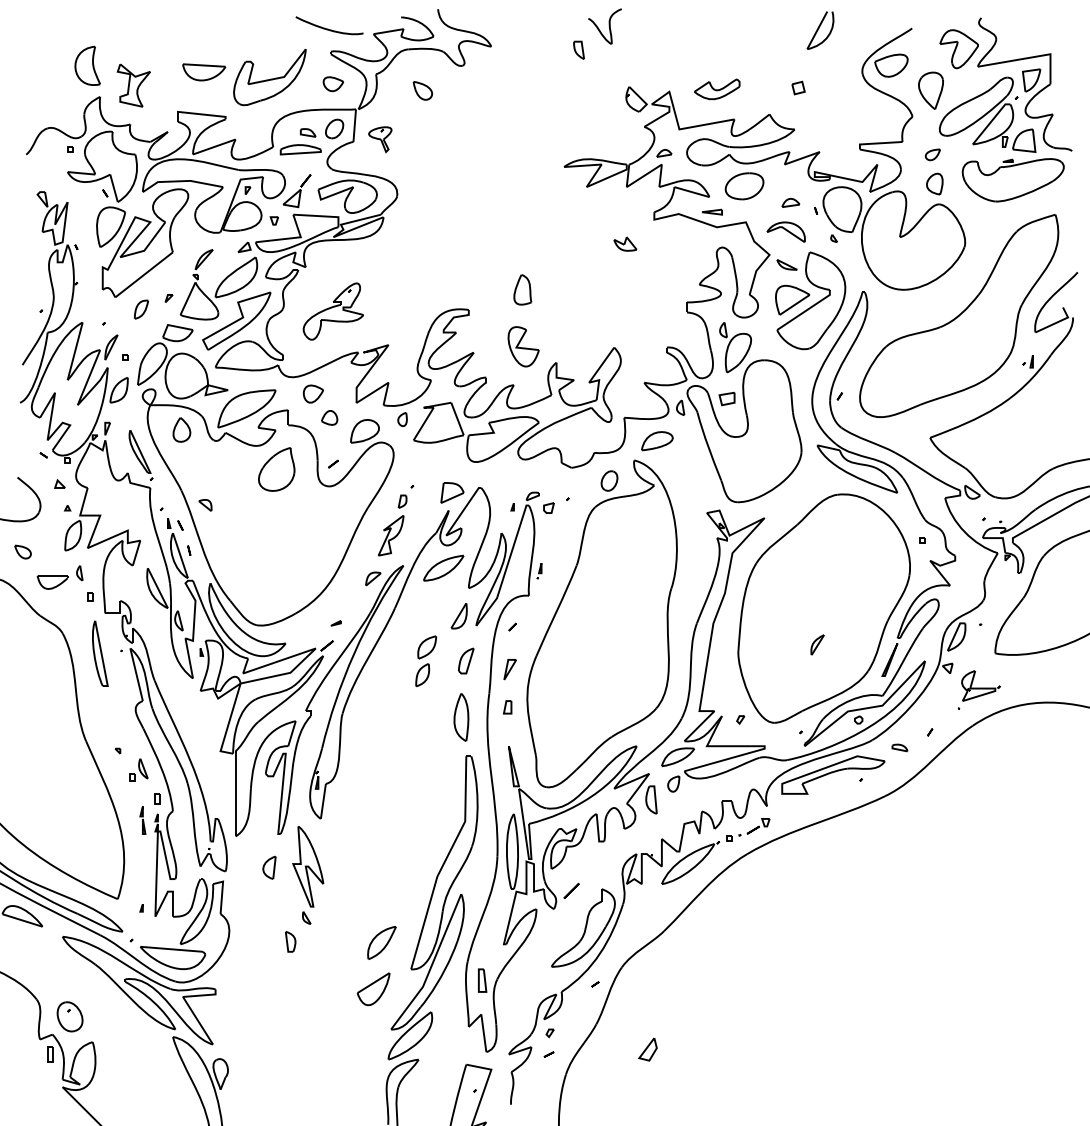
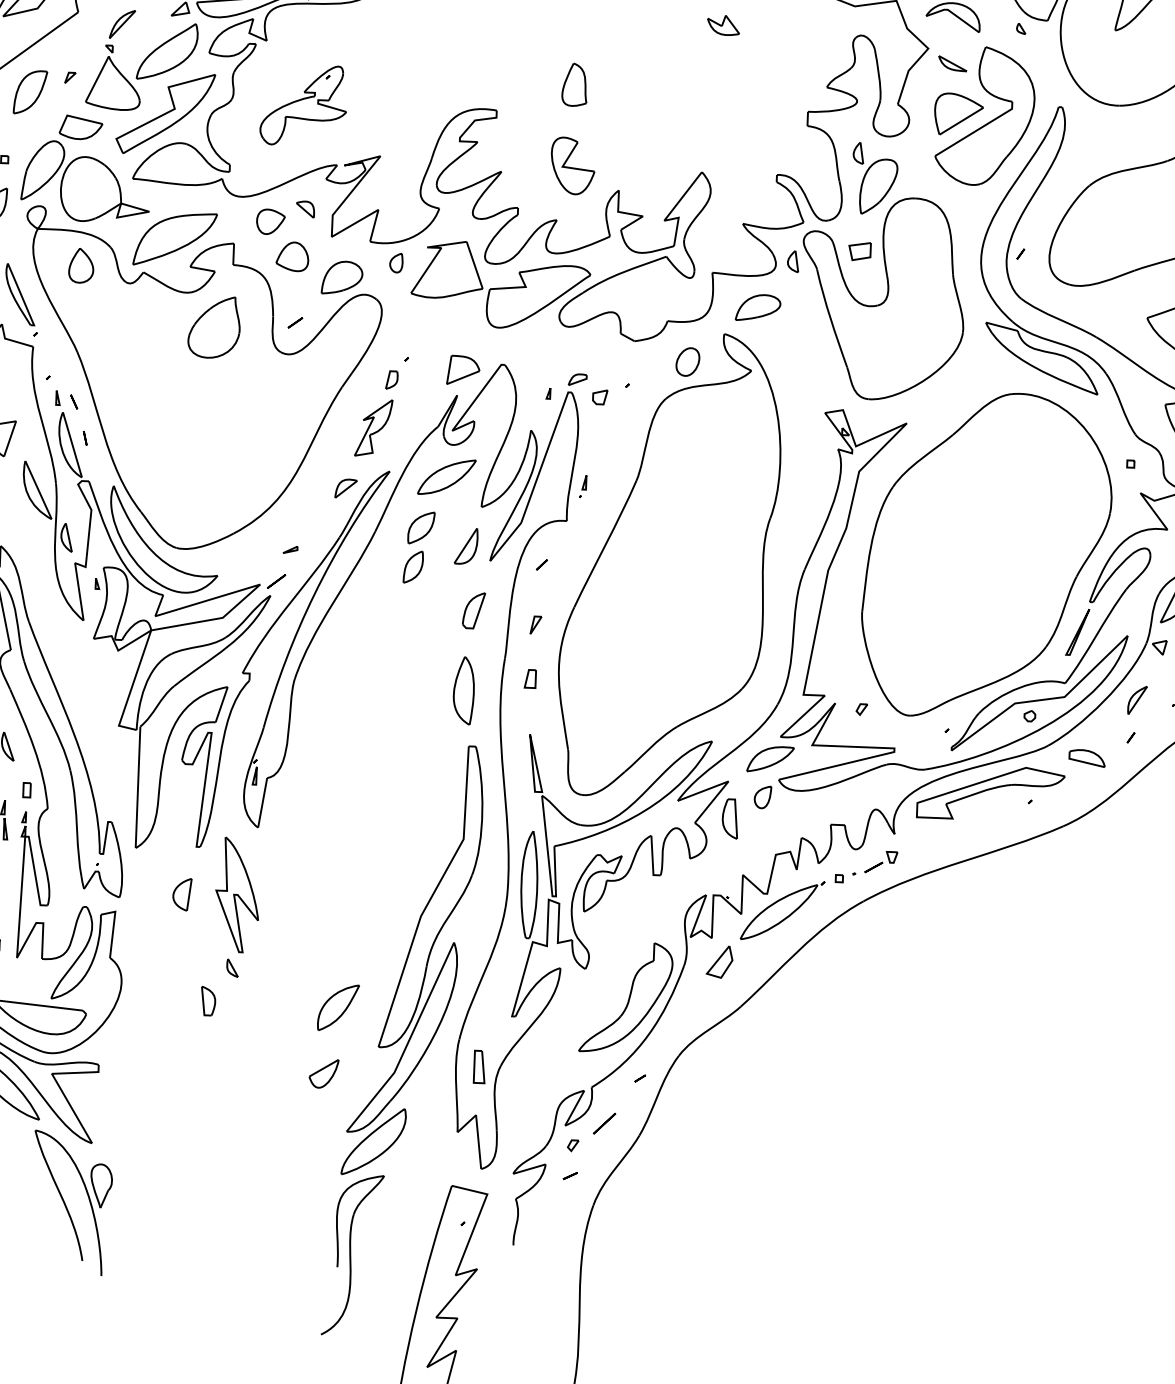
part: (141, 309) -> (30, 92), size x1.67
part: (329, 417) -> (292, 256), size x1.43
part: (205, 505) -> (305, 209), moved
part: (817, 644) -> (1137, 699), moved
part: (426, 661) -> (419, 547), moved
part: (509, 669) -> (535, 625), size x0.62
part: (899, 747) -> (1086, 757), size x1.67
line: (571, 890) -> (604, 1122), moved
part: (373, 989) -> (323, 1073), size x0.62
part: (647, 1049) -> (719, 961), moved

